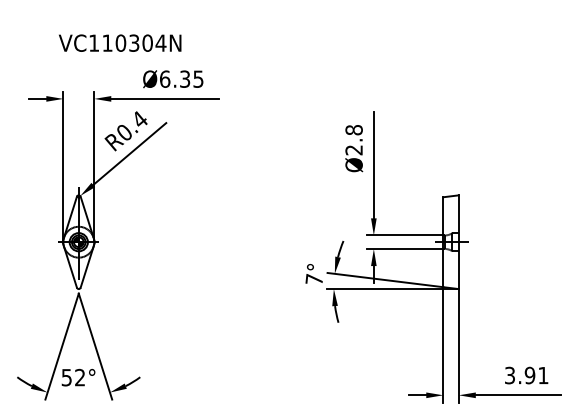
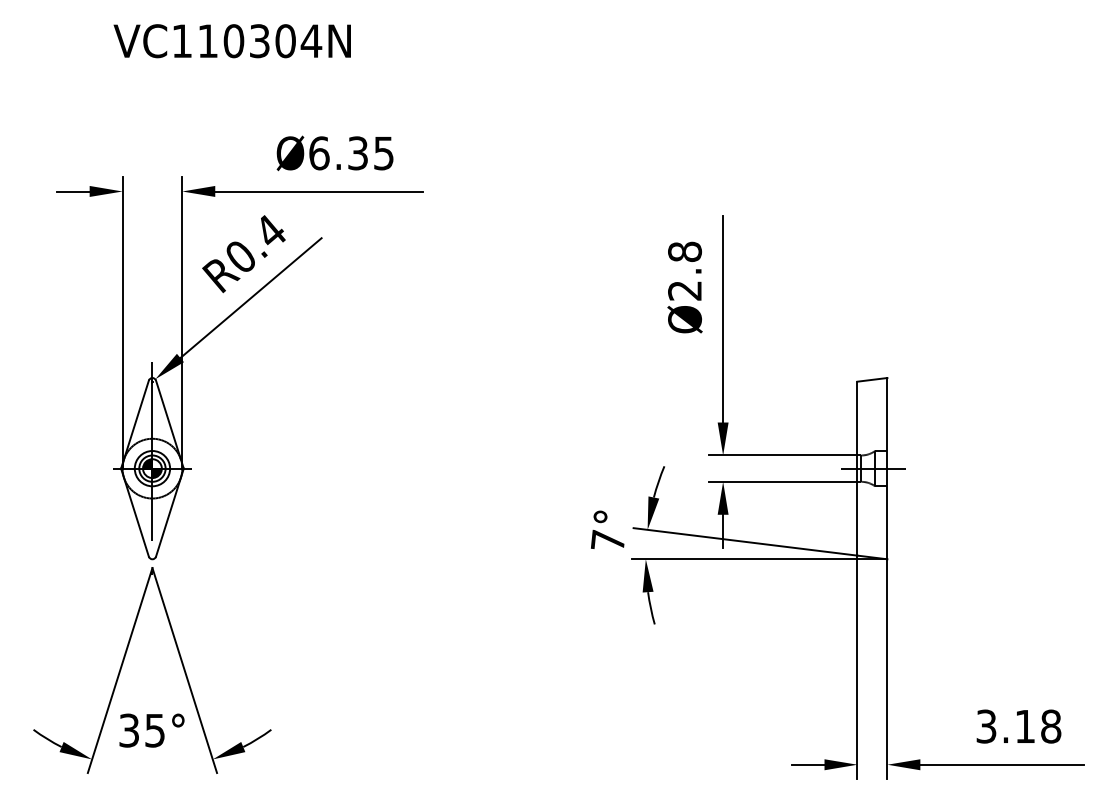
text: (120, 42) -> (233, 39), moved
text: (536, 375) -> (1037, 726), 3.91 -> 3.18
text: (73, 377) -> (142, 730), 52° -> 35°

